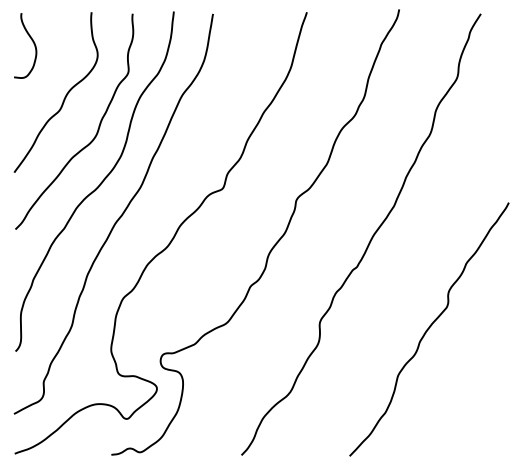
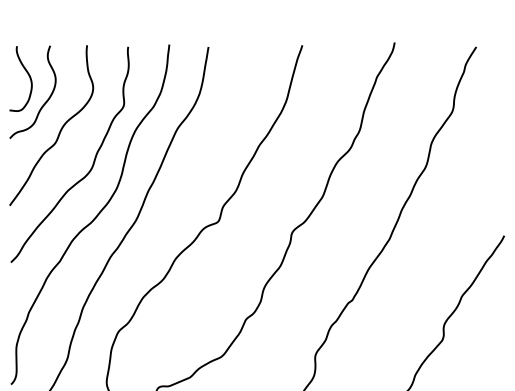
curve: (51, 66) -> (46, 99), added

